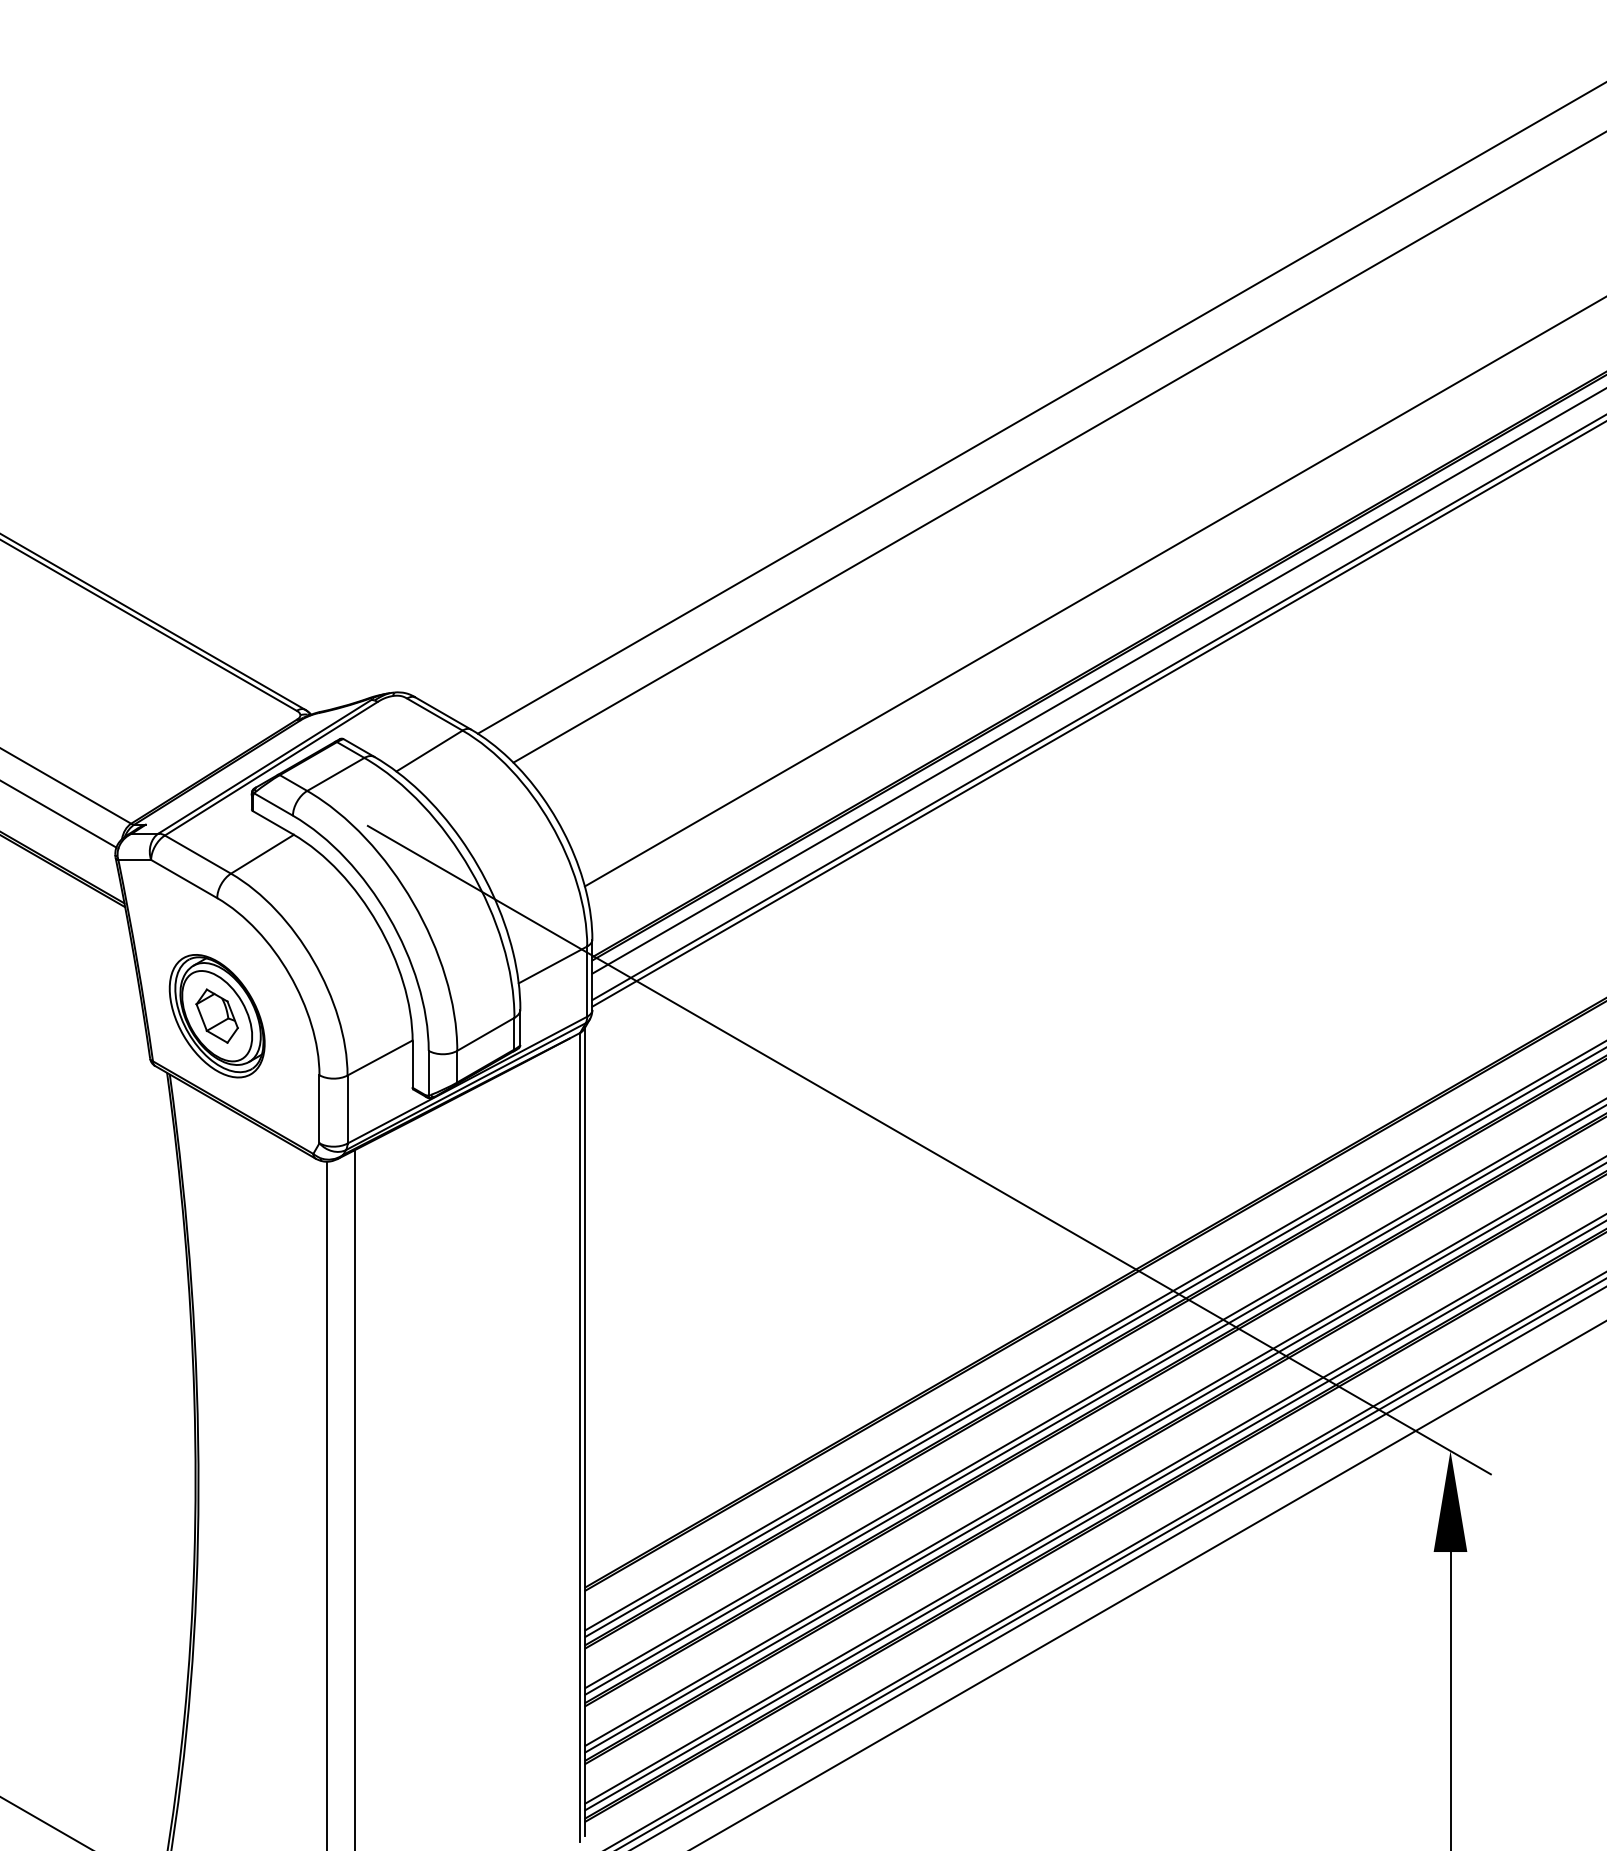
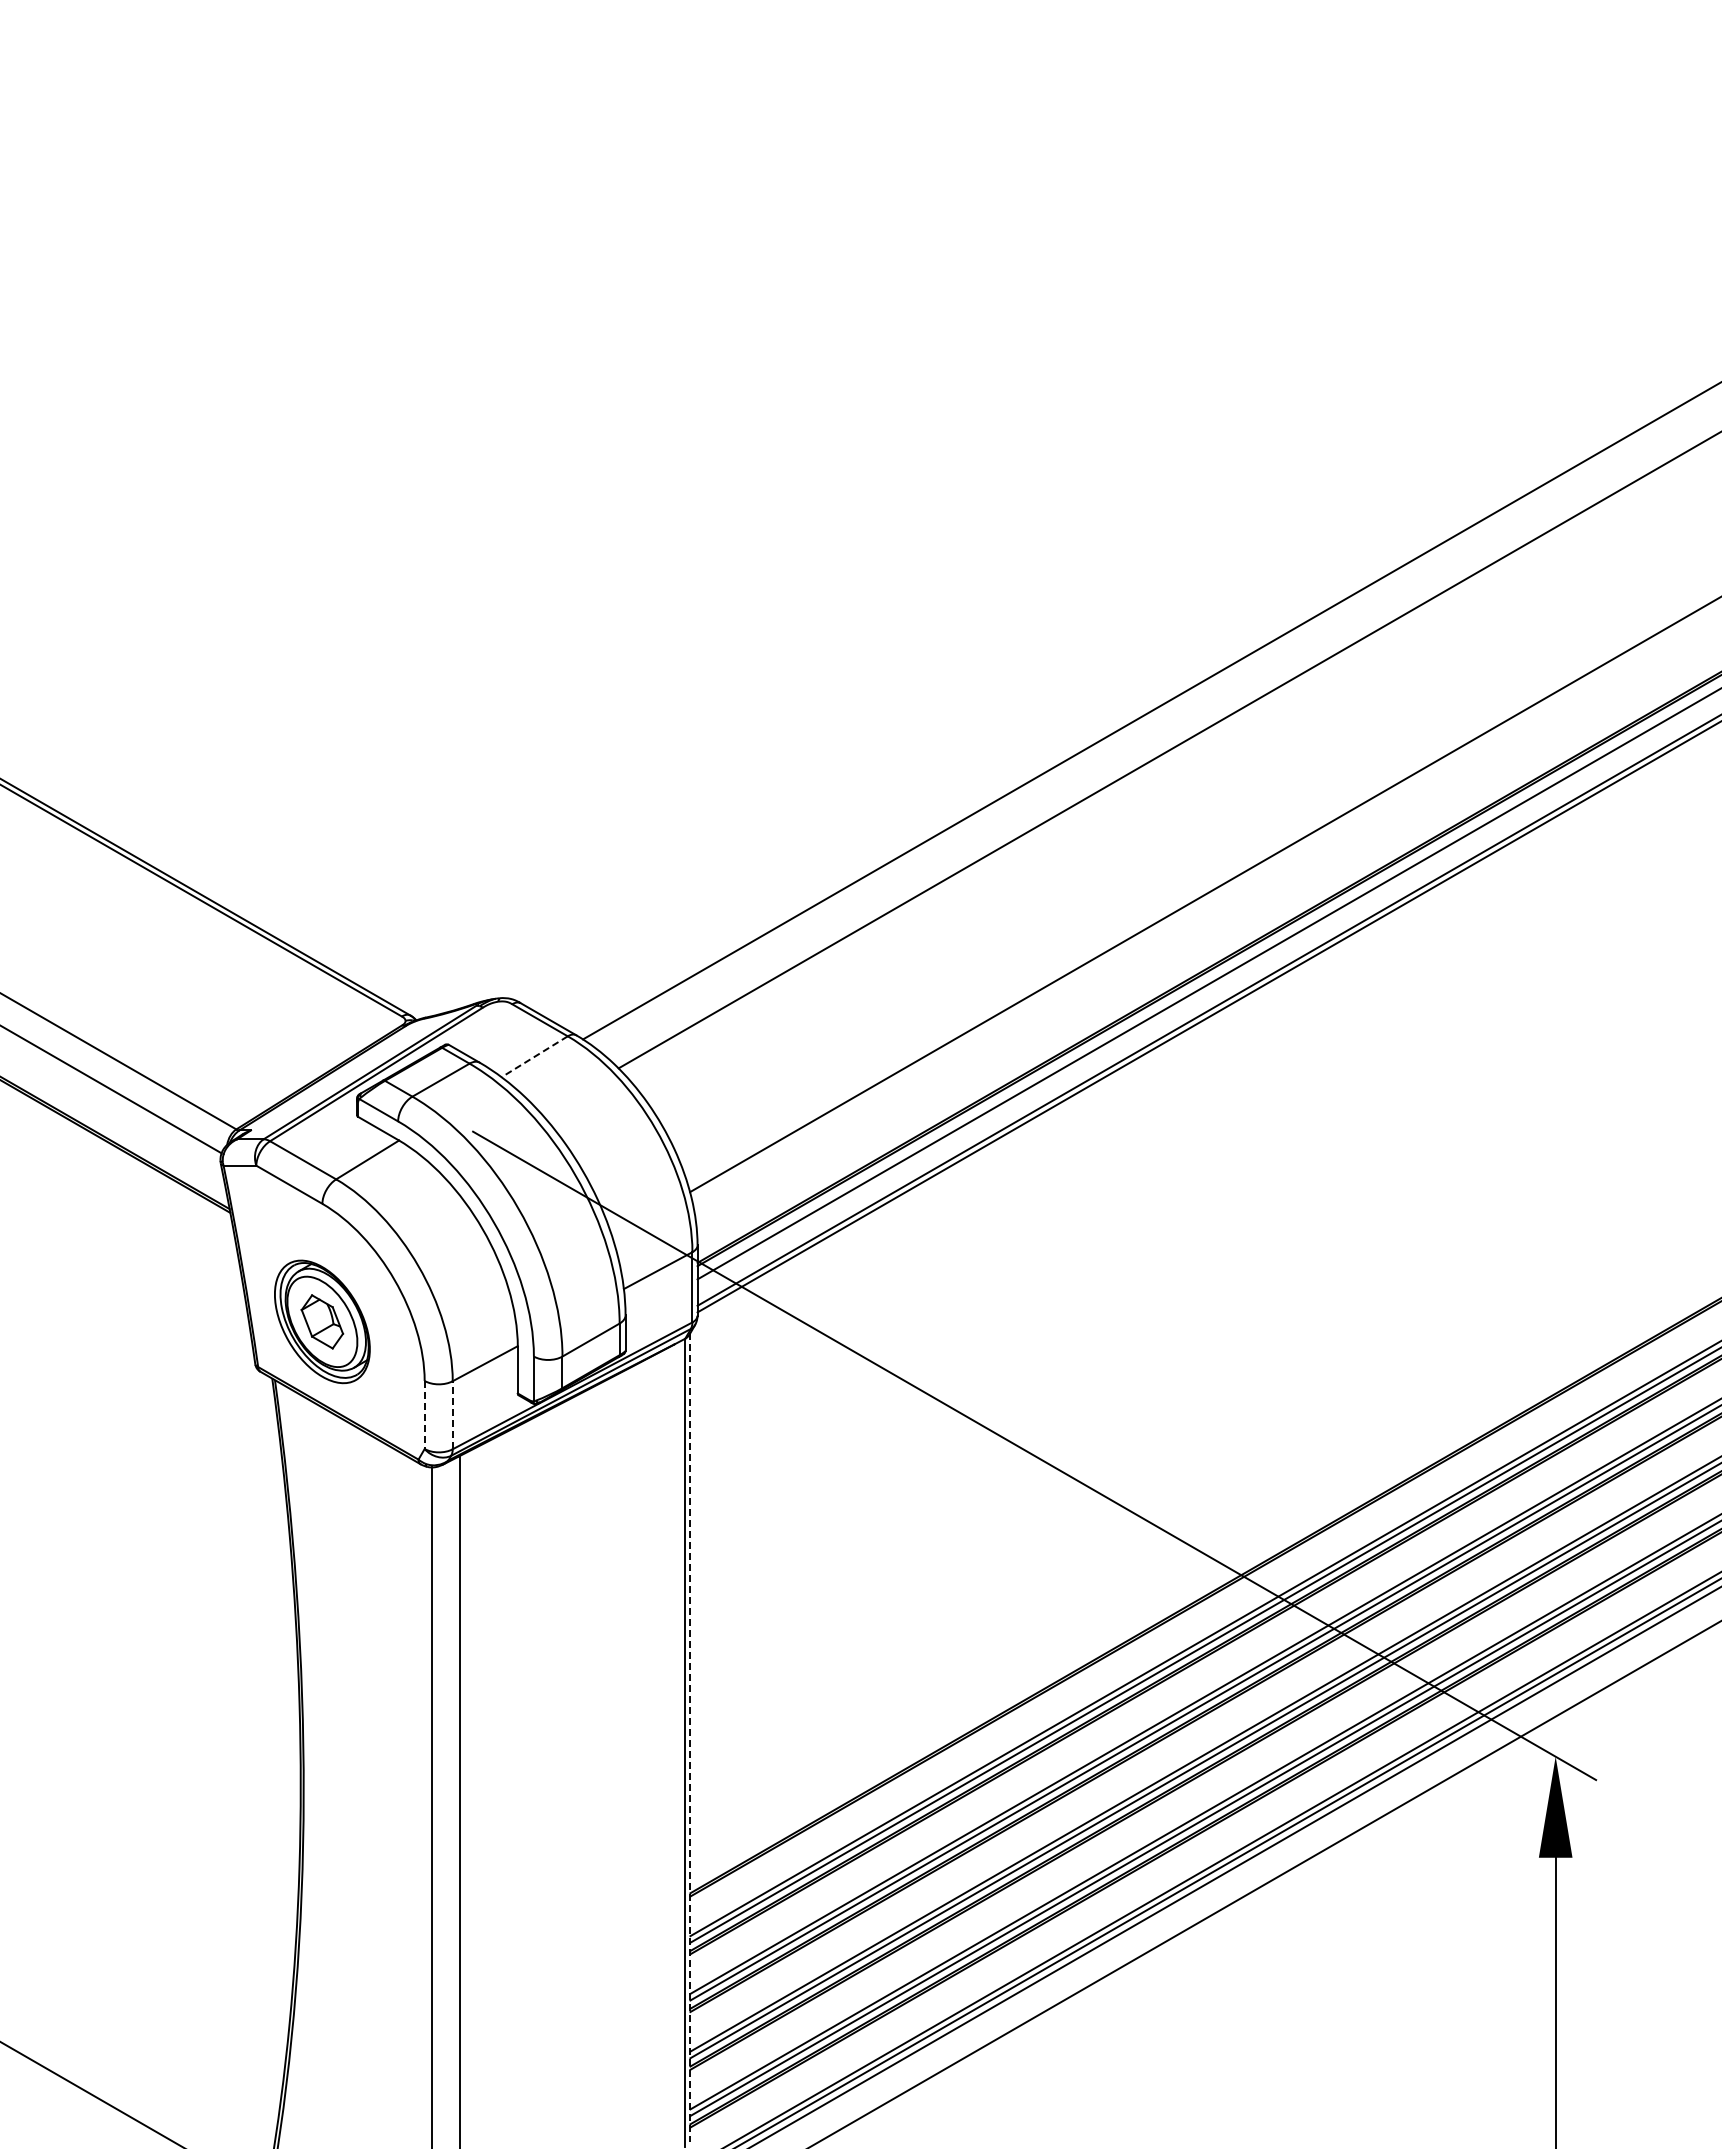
line: (429, 750) -> (534, 1056), solid -> dashed
line: (347, 1108) -> (452, 1414), solid -> dashed
line: (319, 1109) -> (424, 1415), solid -> dashed
line: (585, 1431) -> (690, 1737), solid -> dashed

